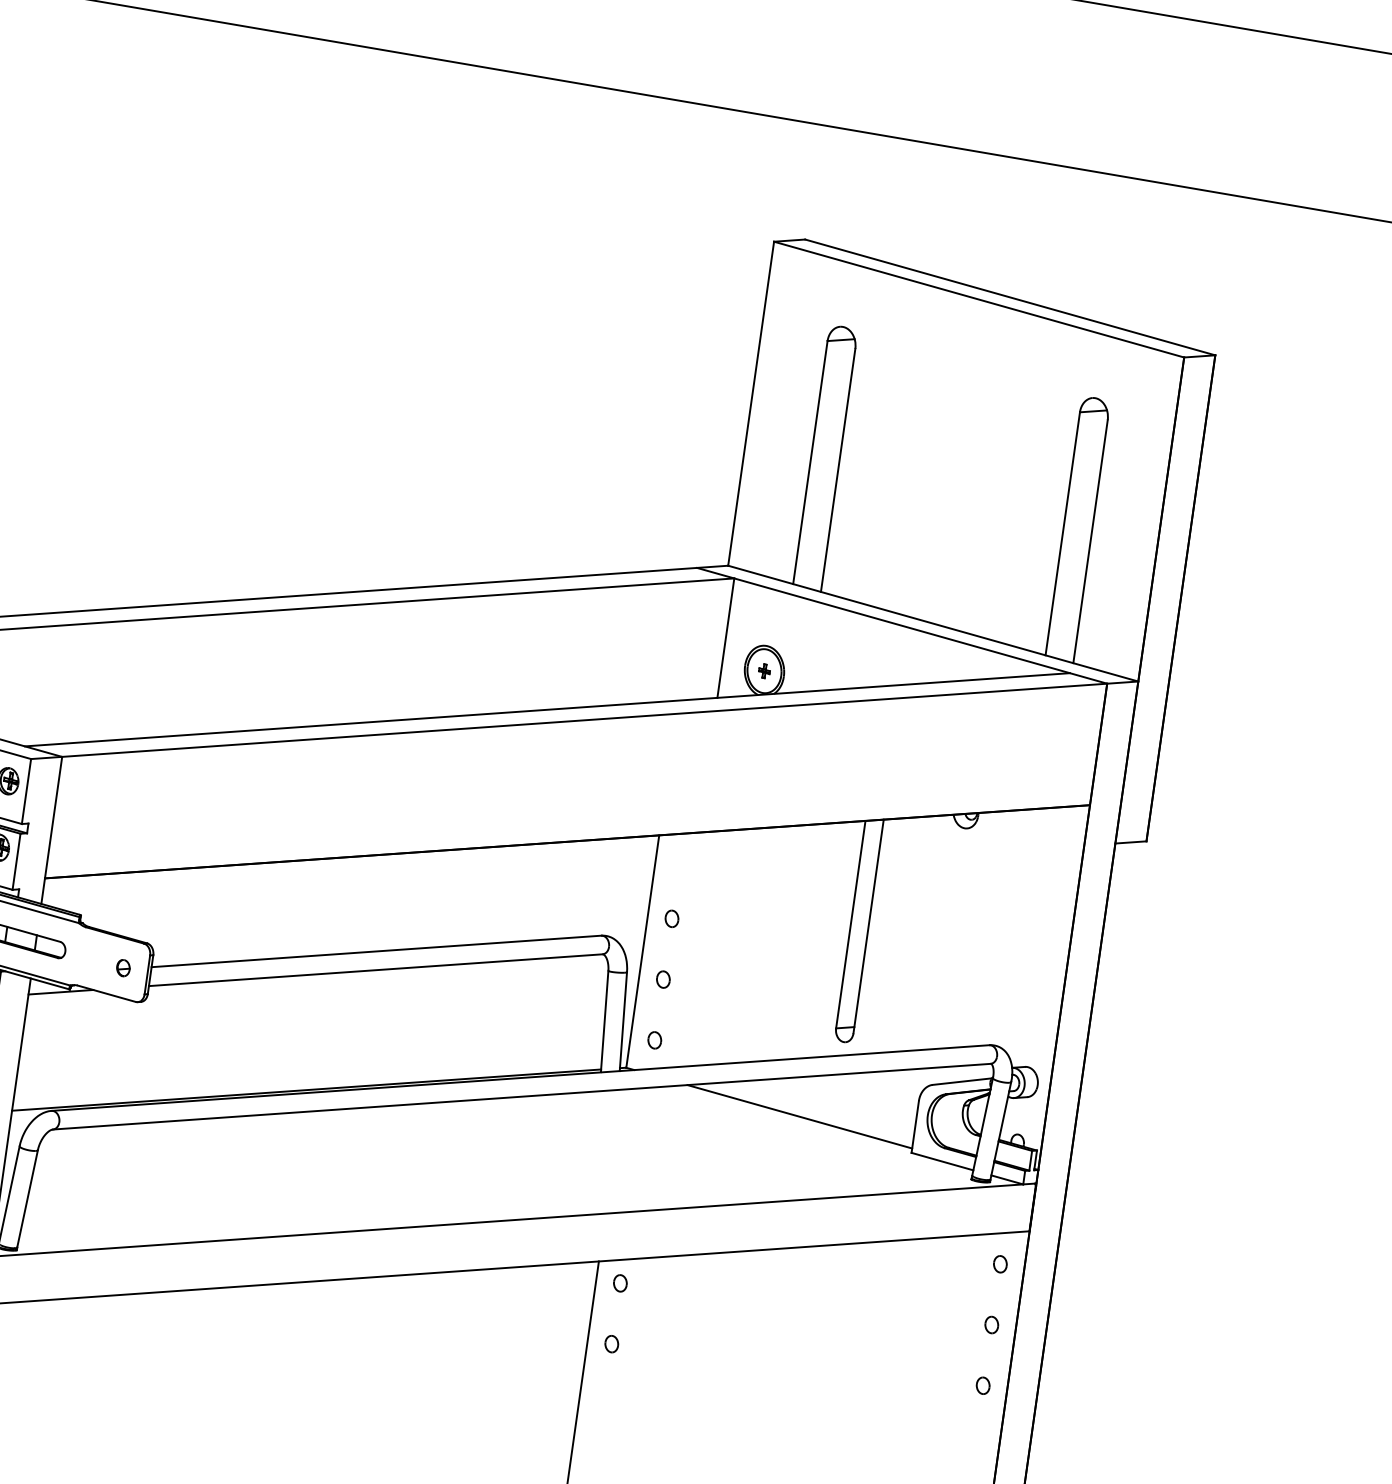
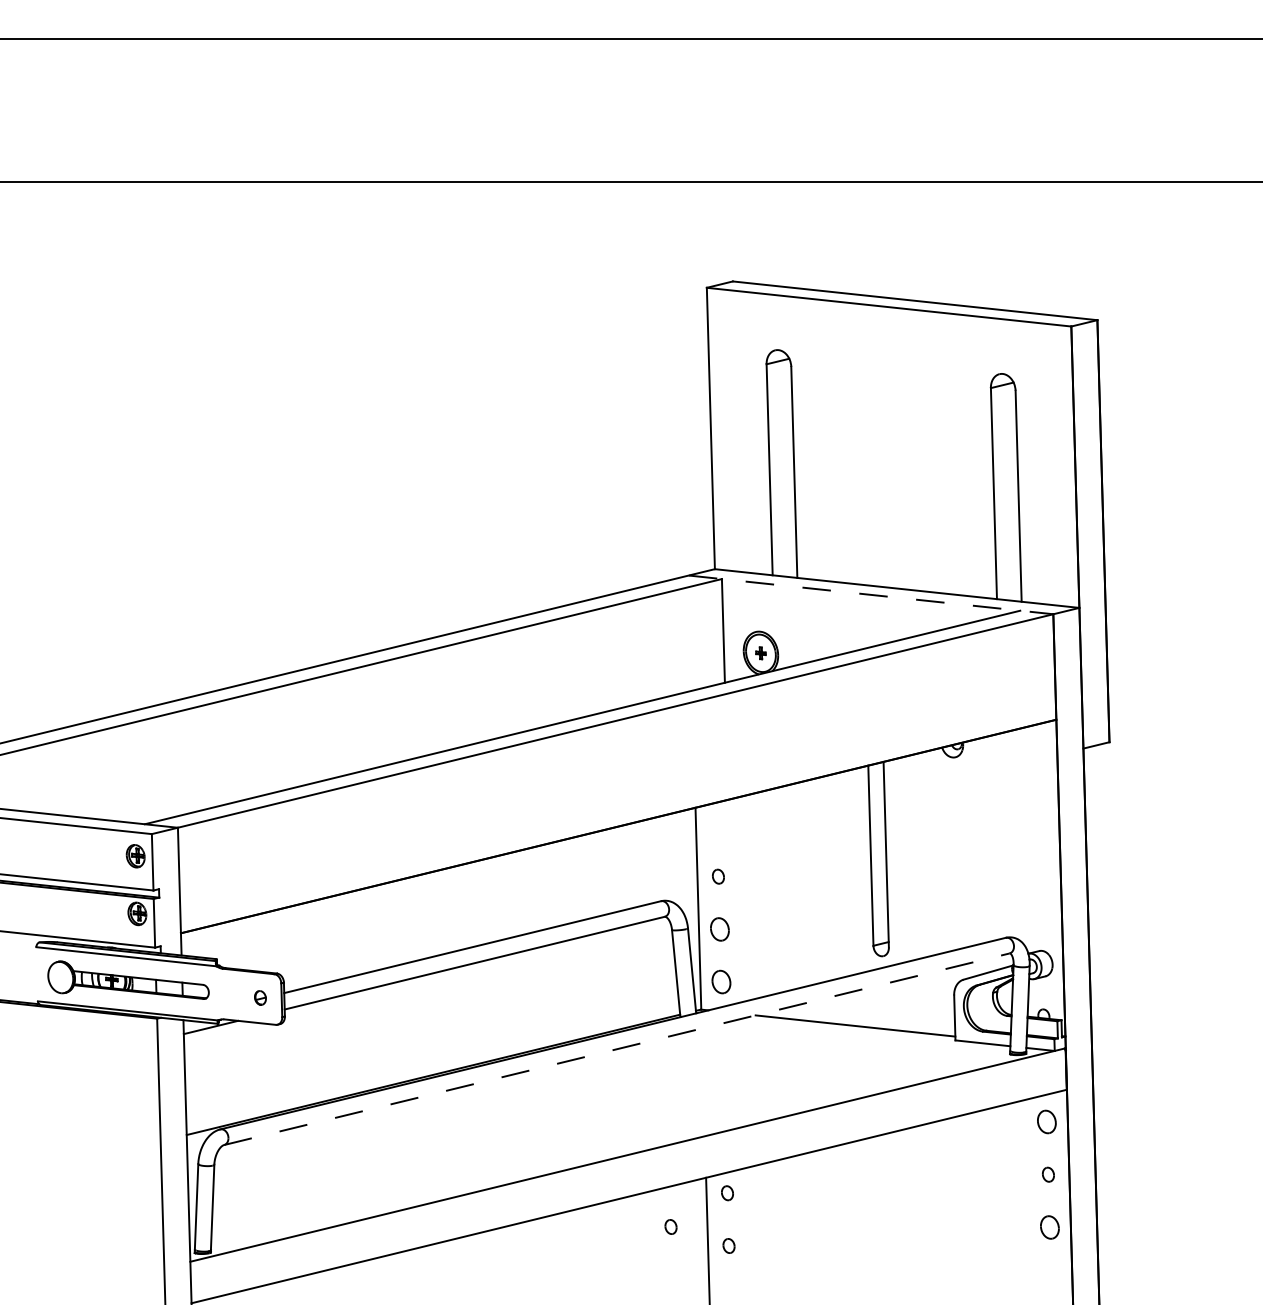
line: (902, 625) -> (871, 594), solid -> dashed
part: (662, 979) -> (719, 929), size x1.6
part: (654, 1040) -> (721, 982), size x1.6
line: (522, 1097) -> (617, 1049), solid -> dashed
part: (1000, 1263) -> (1046, 1121), size x1.6
part: (548, 1310) -> (670, 1226), added
part: (982, 1385) -> (1049, 1227), size x1.6

